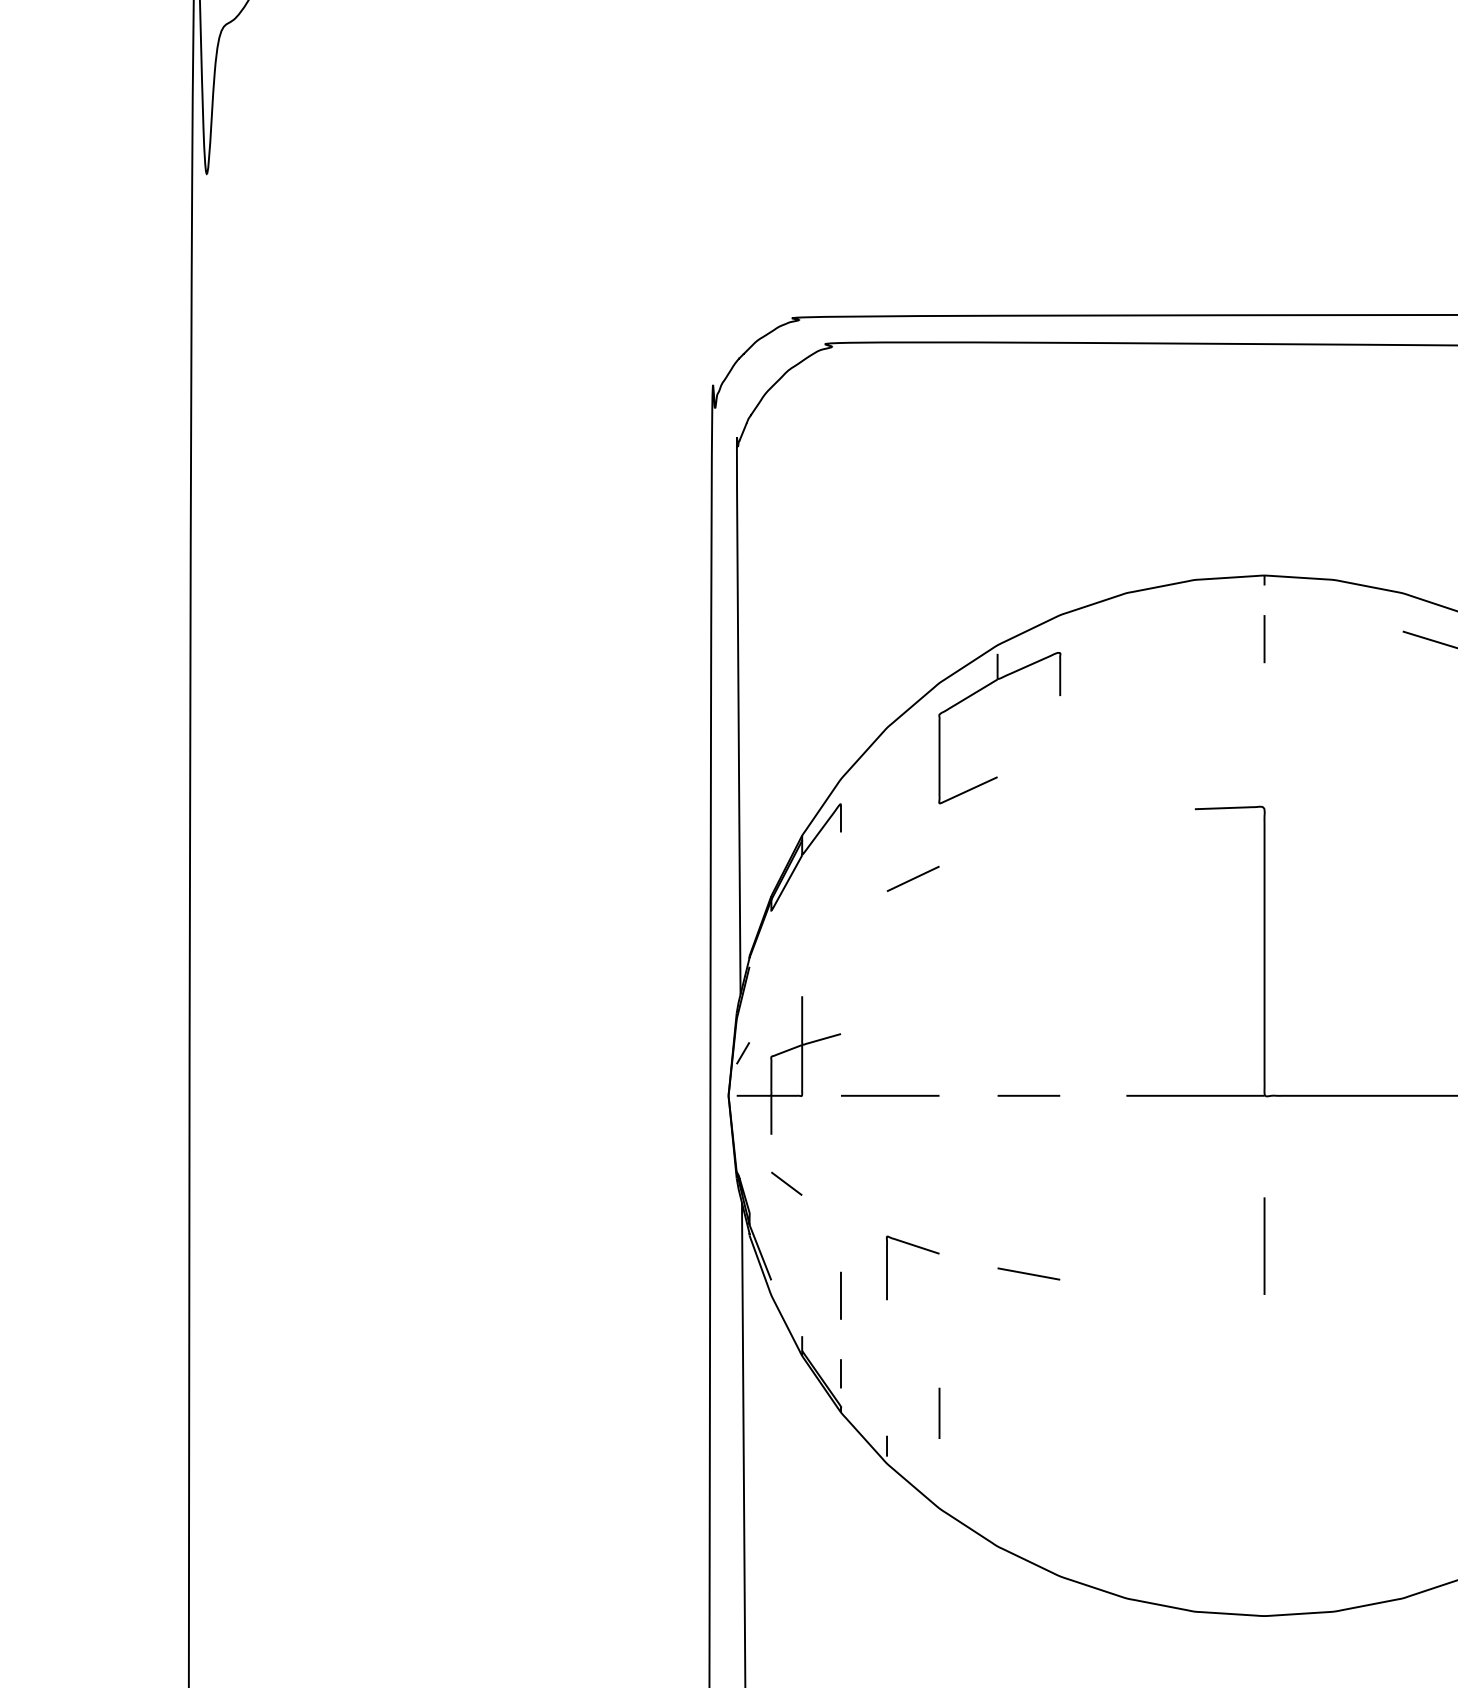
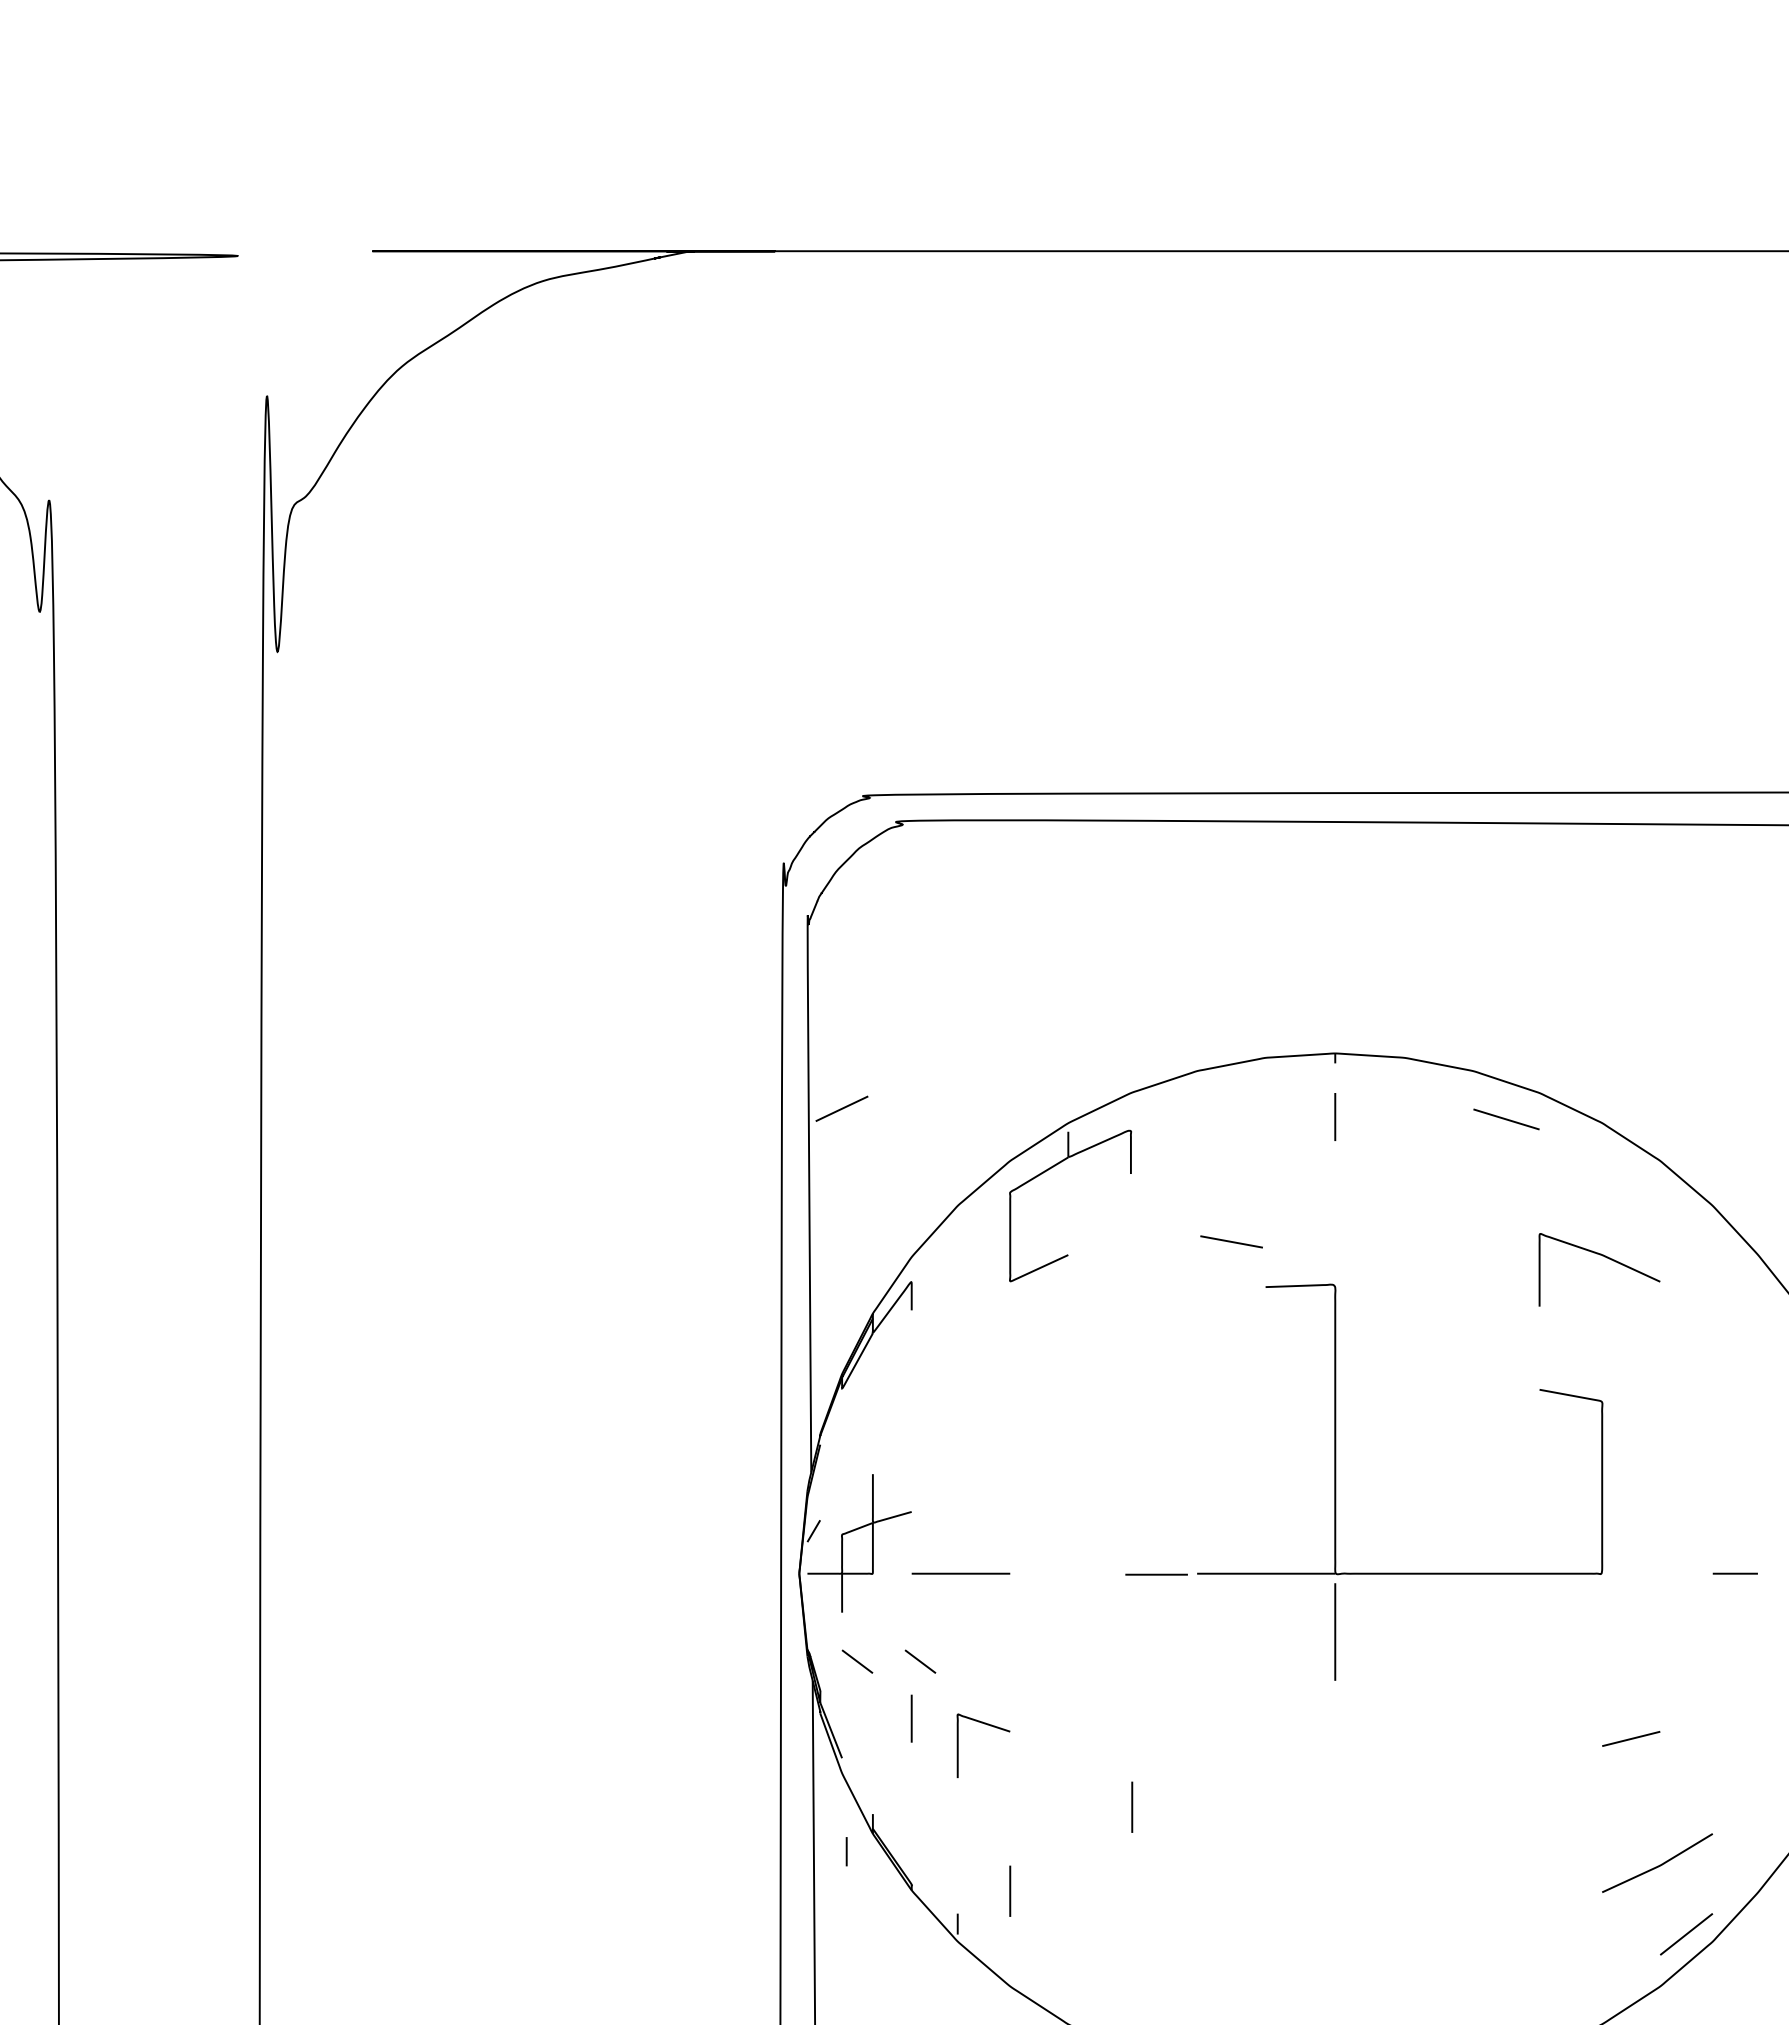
line: (912, 878) -> (841, 1108), moved
line: (1028, 1095) -> (1156, 1574), moved
line: (849, 1183) -> (920, 1661), added
line: (1264, 1245) -> (1335, 1631), moved
line: (1028, 1273) -> (1231, 1241), moved
line: (840, 1295) -> (911, 1718), moved
line: (1061, 1328) -> (1132, 1806), added
line: (840, 1373) -> (846, 1851), moved

